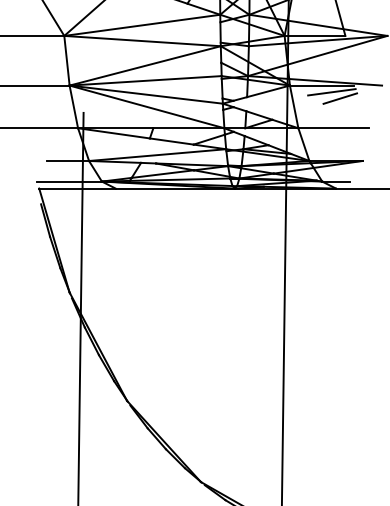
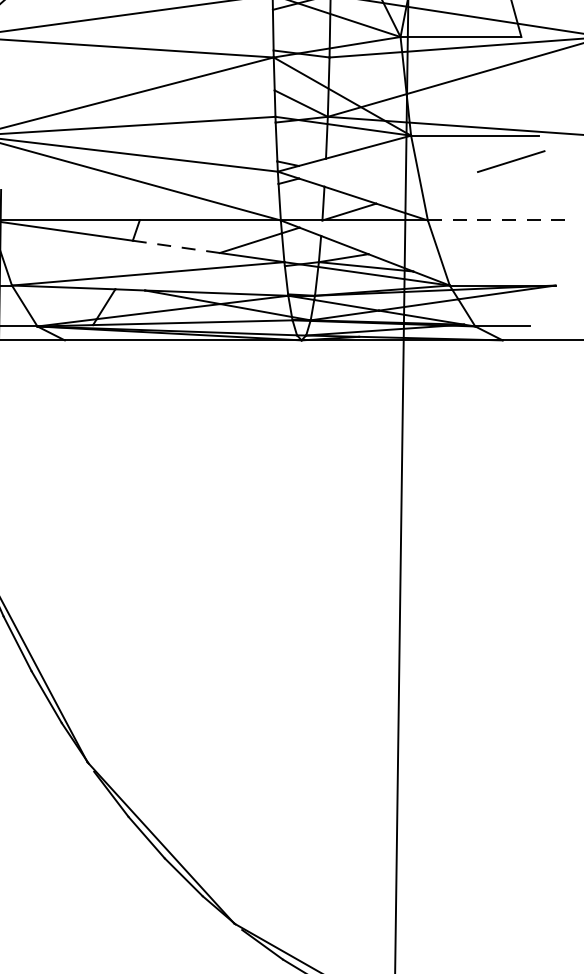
line: (331, 92) -> (493, 149), removed
line: (334, 128) -> (499, 220), solid -> dashed
line: (172, 141) -> (177, 246), solid -> dashed

